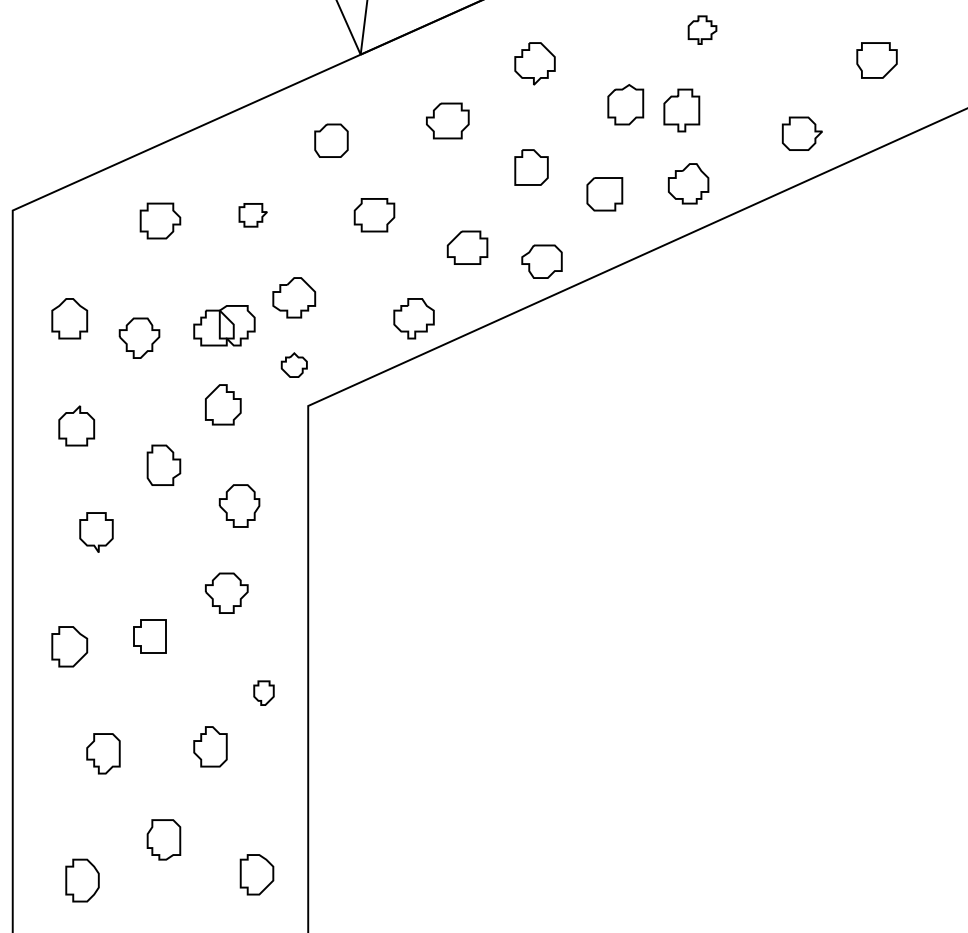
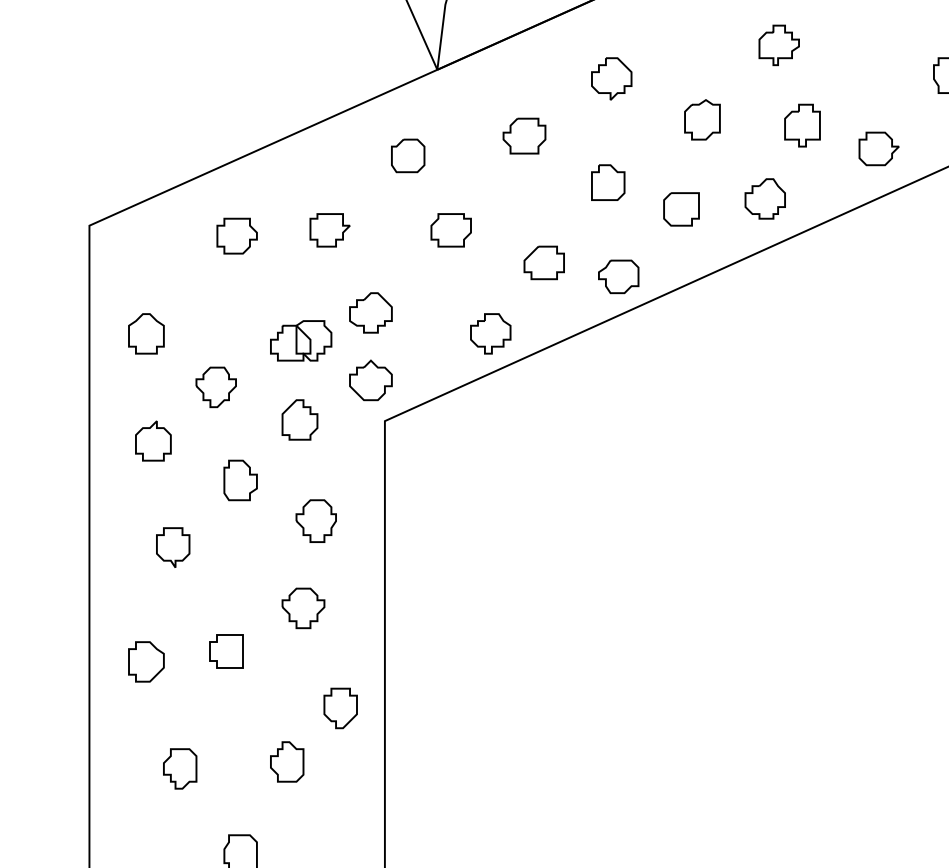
part: (702, 29) -> (779, 44), size x1.43
part: (681, 110) -> (802, 125), moved
part: (252, 215) -> (329, 230), size x1.43
part: (139, 337) -> (216, 386), moved
part: (294, 364) -> (371, 379), size x1.67
part: (263, 692) -> (340, 707), size x1.67

